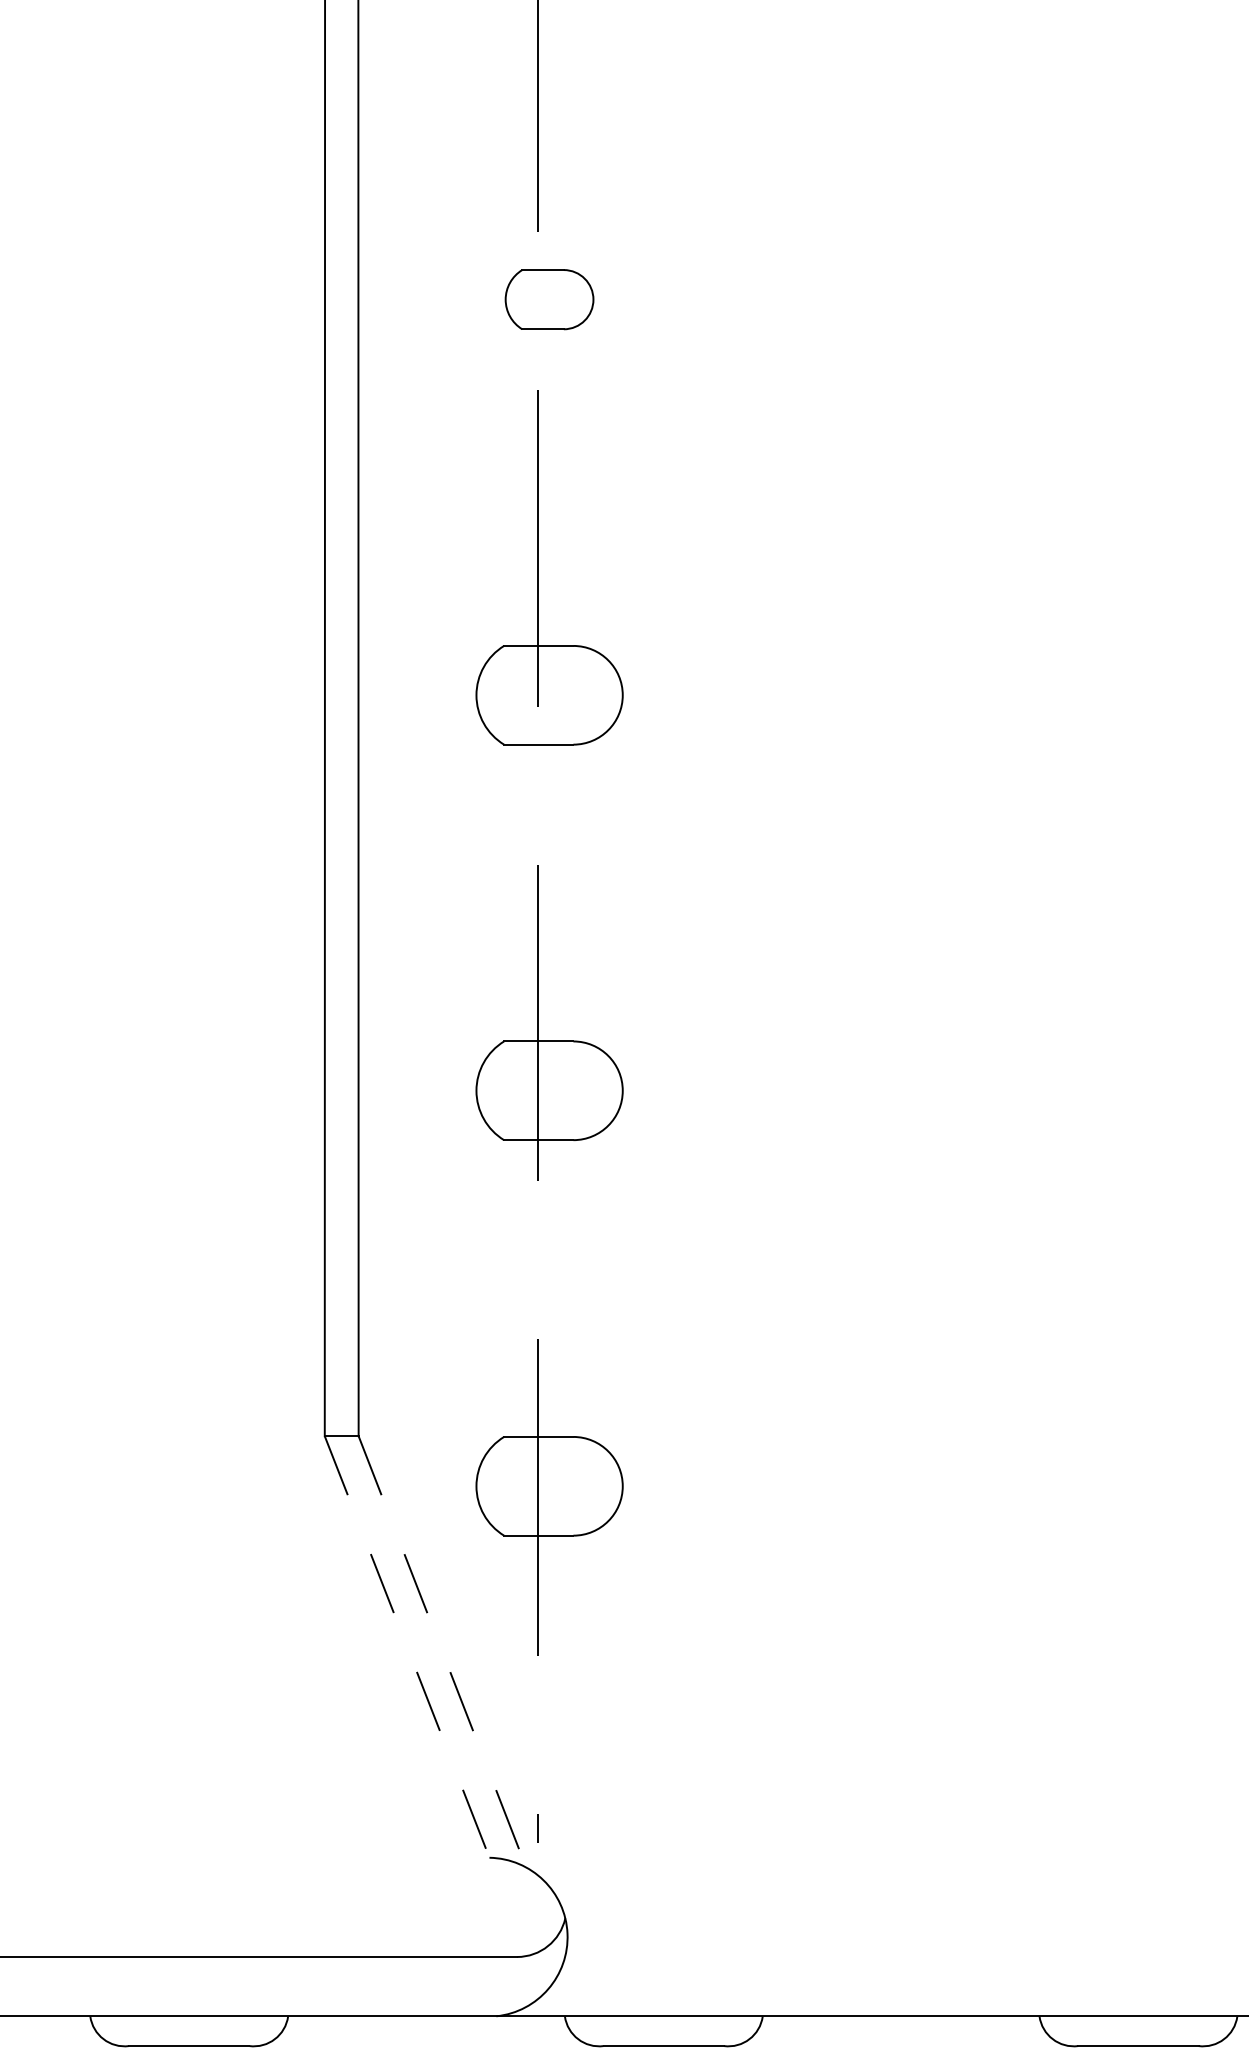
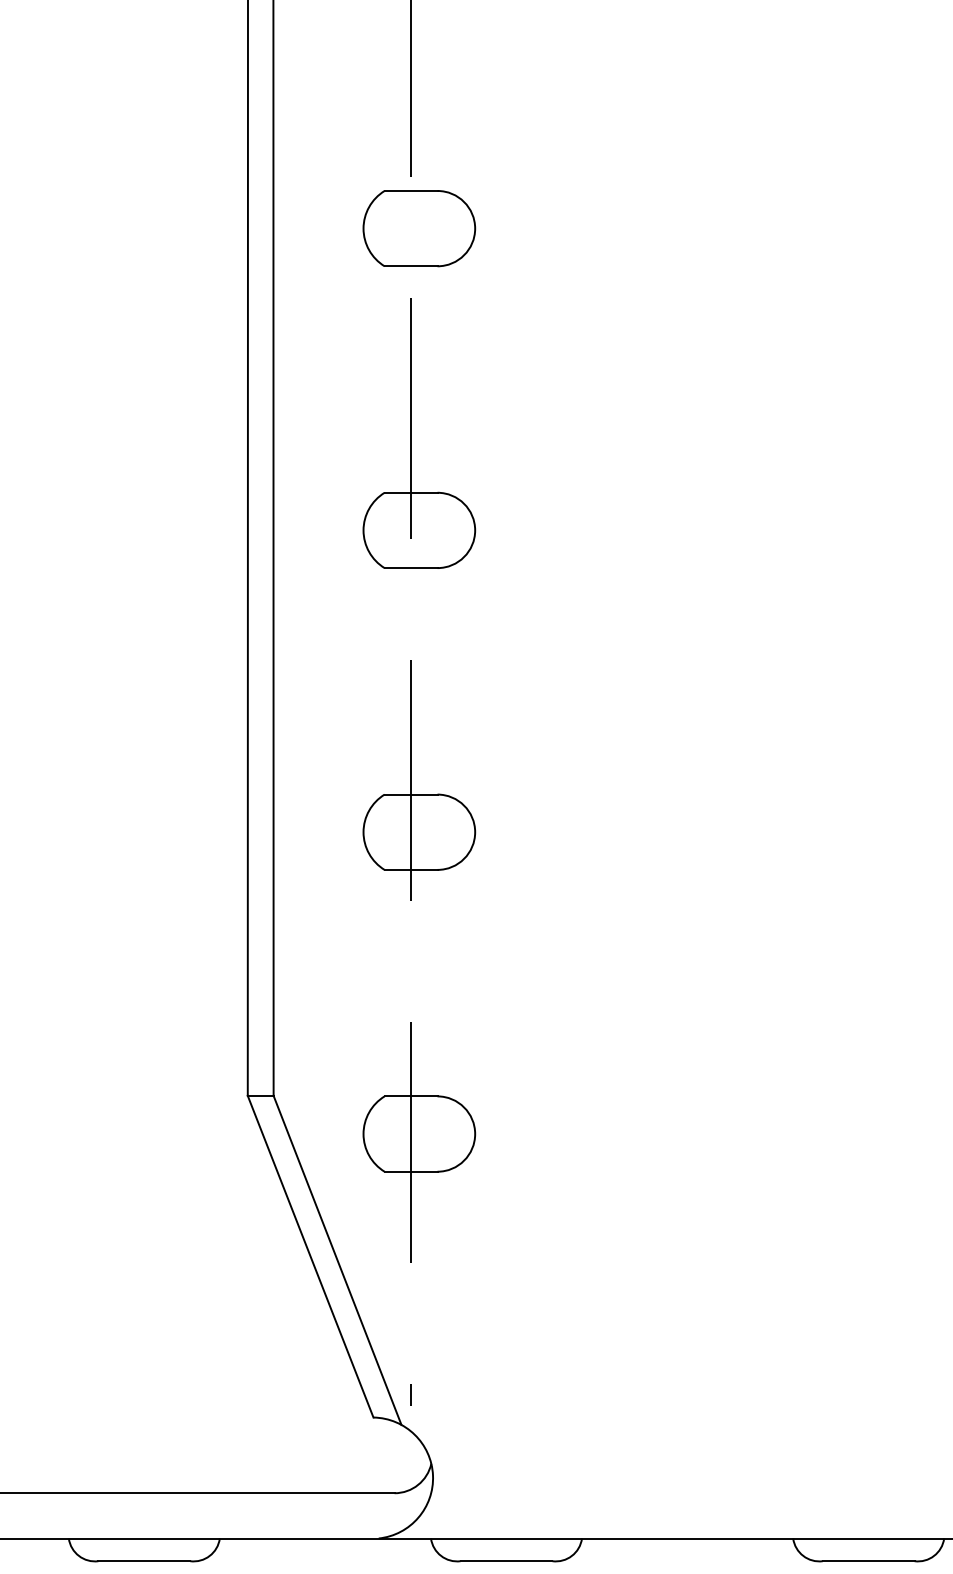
part: (549, 299) -> (419, 228), size x1.67
line: (407, 1647) -> (310, 1257), dashed -> solid
line: (442, 1652) -> (337, 1260), dashed -> solid

